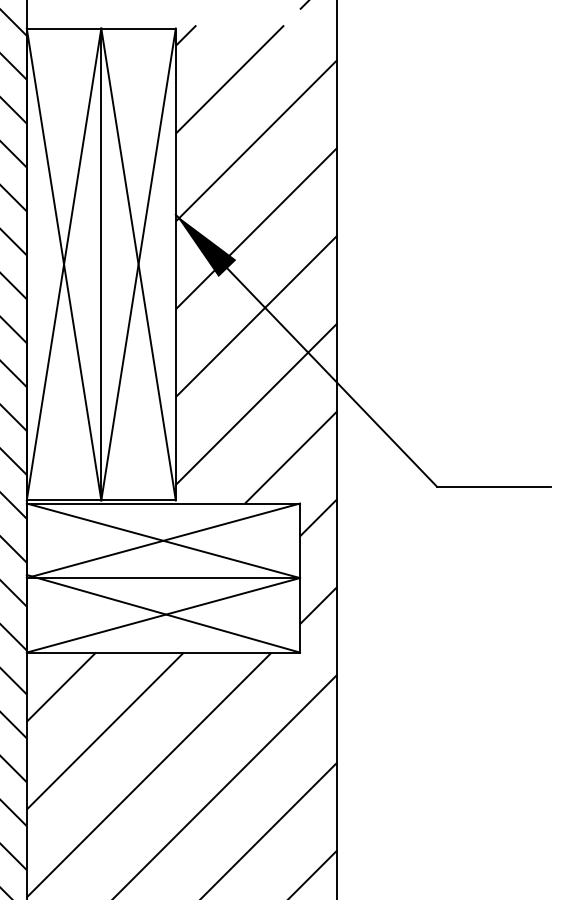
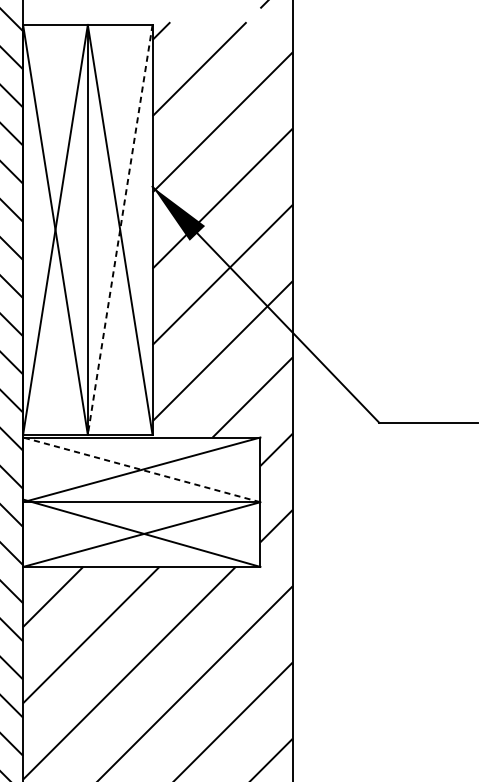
line: (138, 264) -> (120, 229), solid -> dashed
line: (163, 540) -> (141, 469), solid -> dashed

